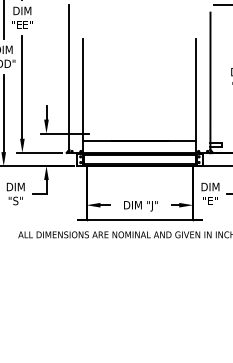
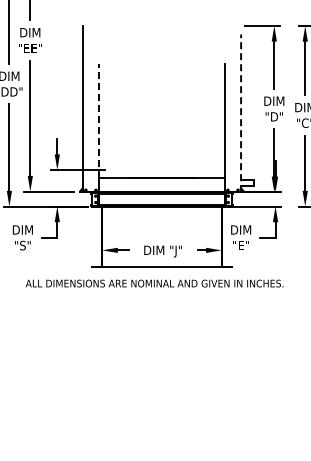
line: (210, 83) -> (241, 113), solid -> dashed
line: (83, 89) -> (98, 120), solid -> dashed

